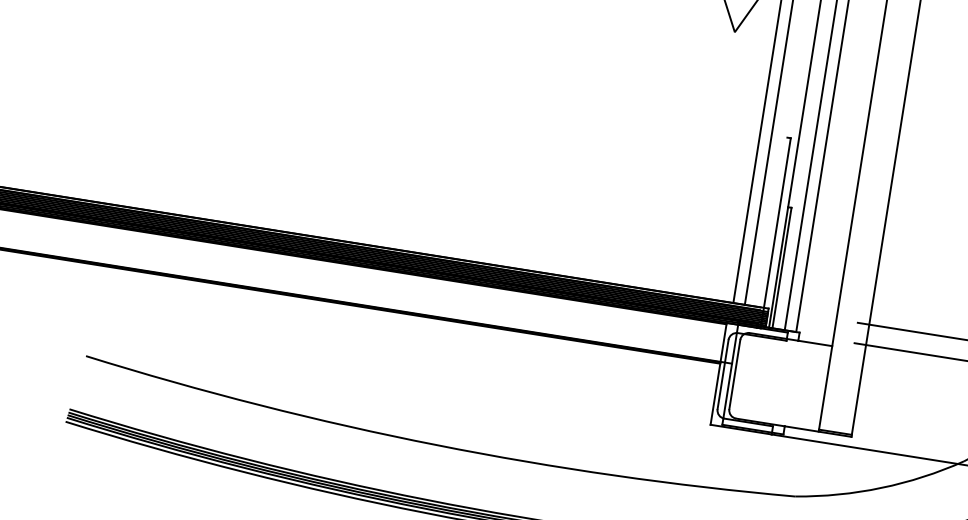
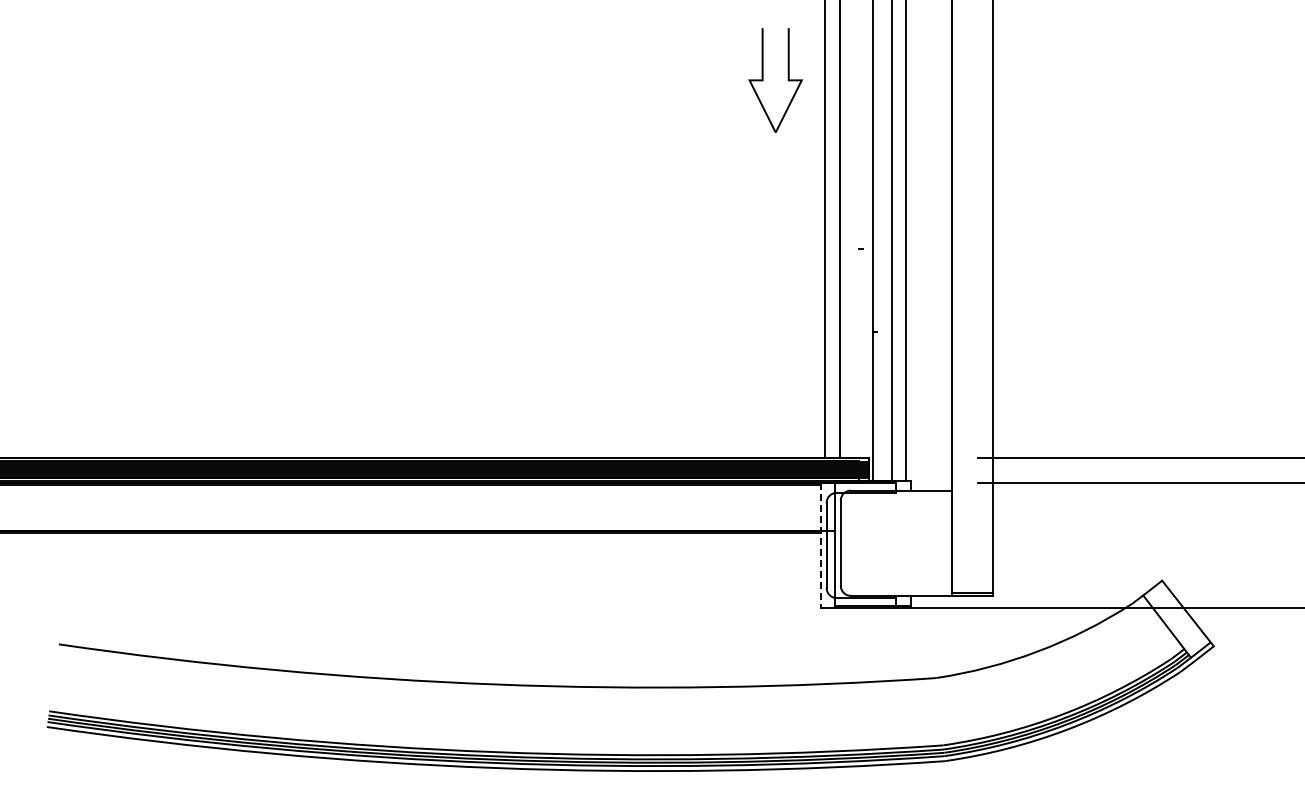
line: (775, 232) -> (862, 365), removed
line: (782, 268) -> (877, 406), removed
line: (718, 373) -> (821, 545), solid -> dashed

